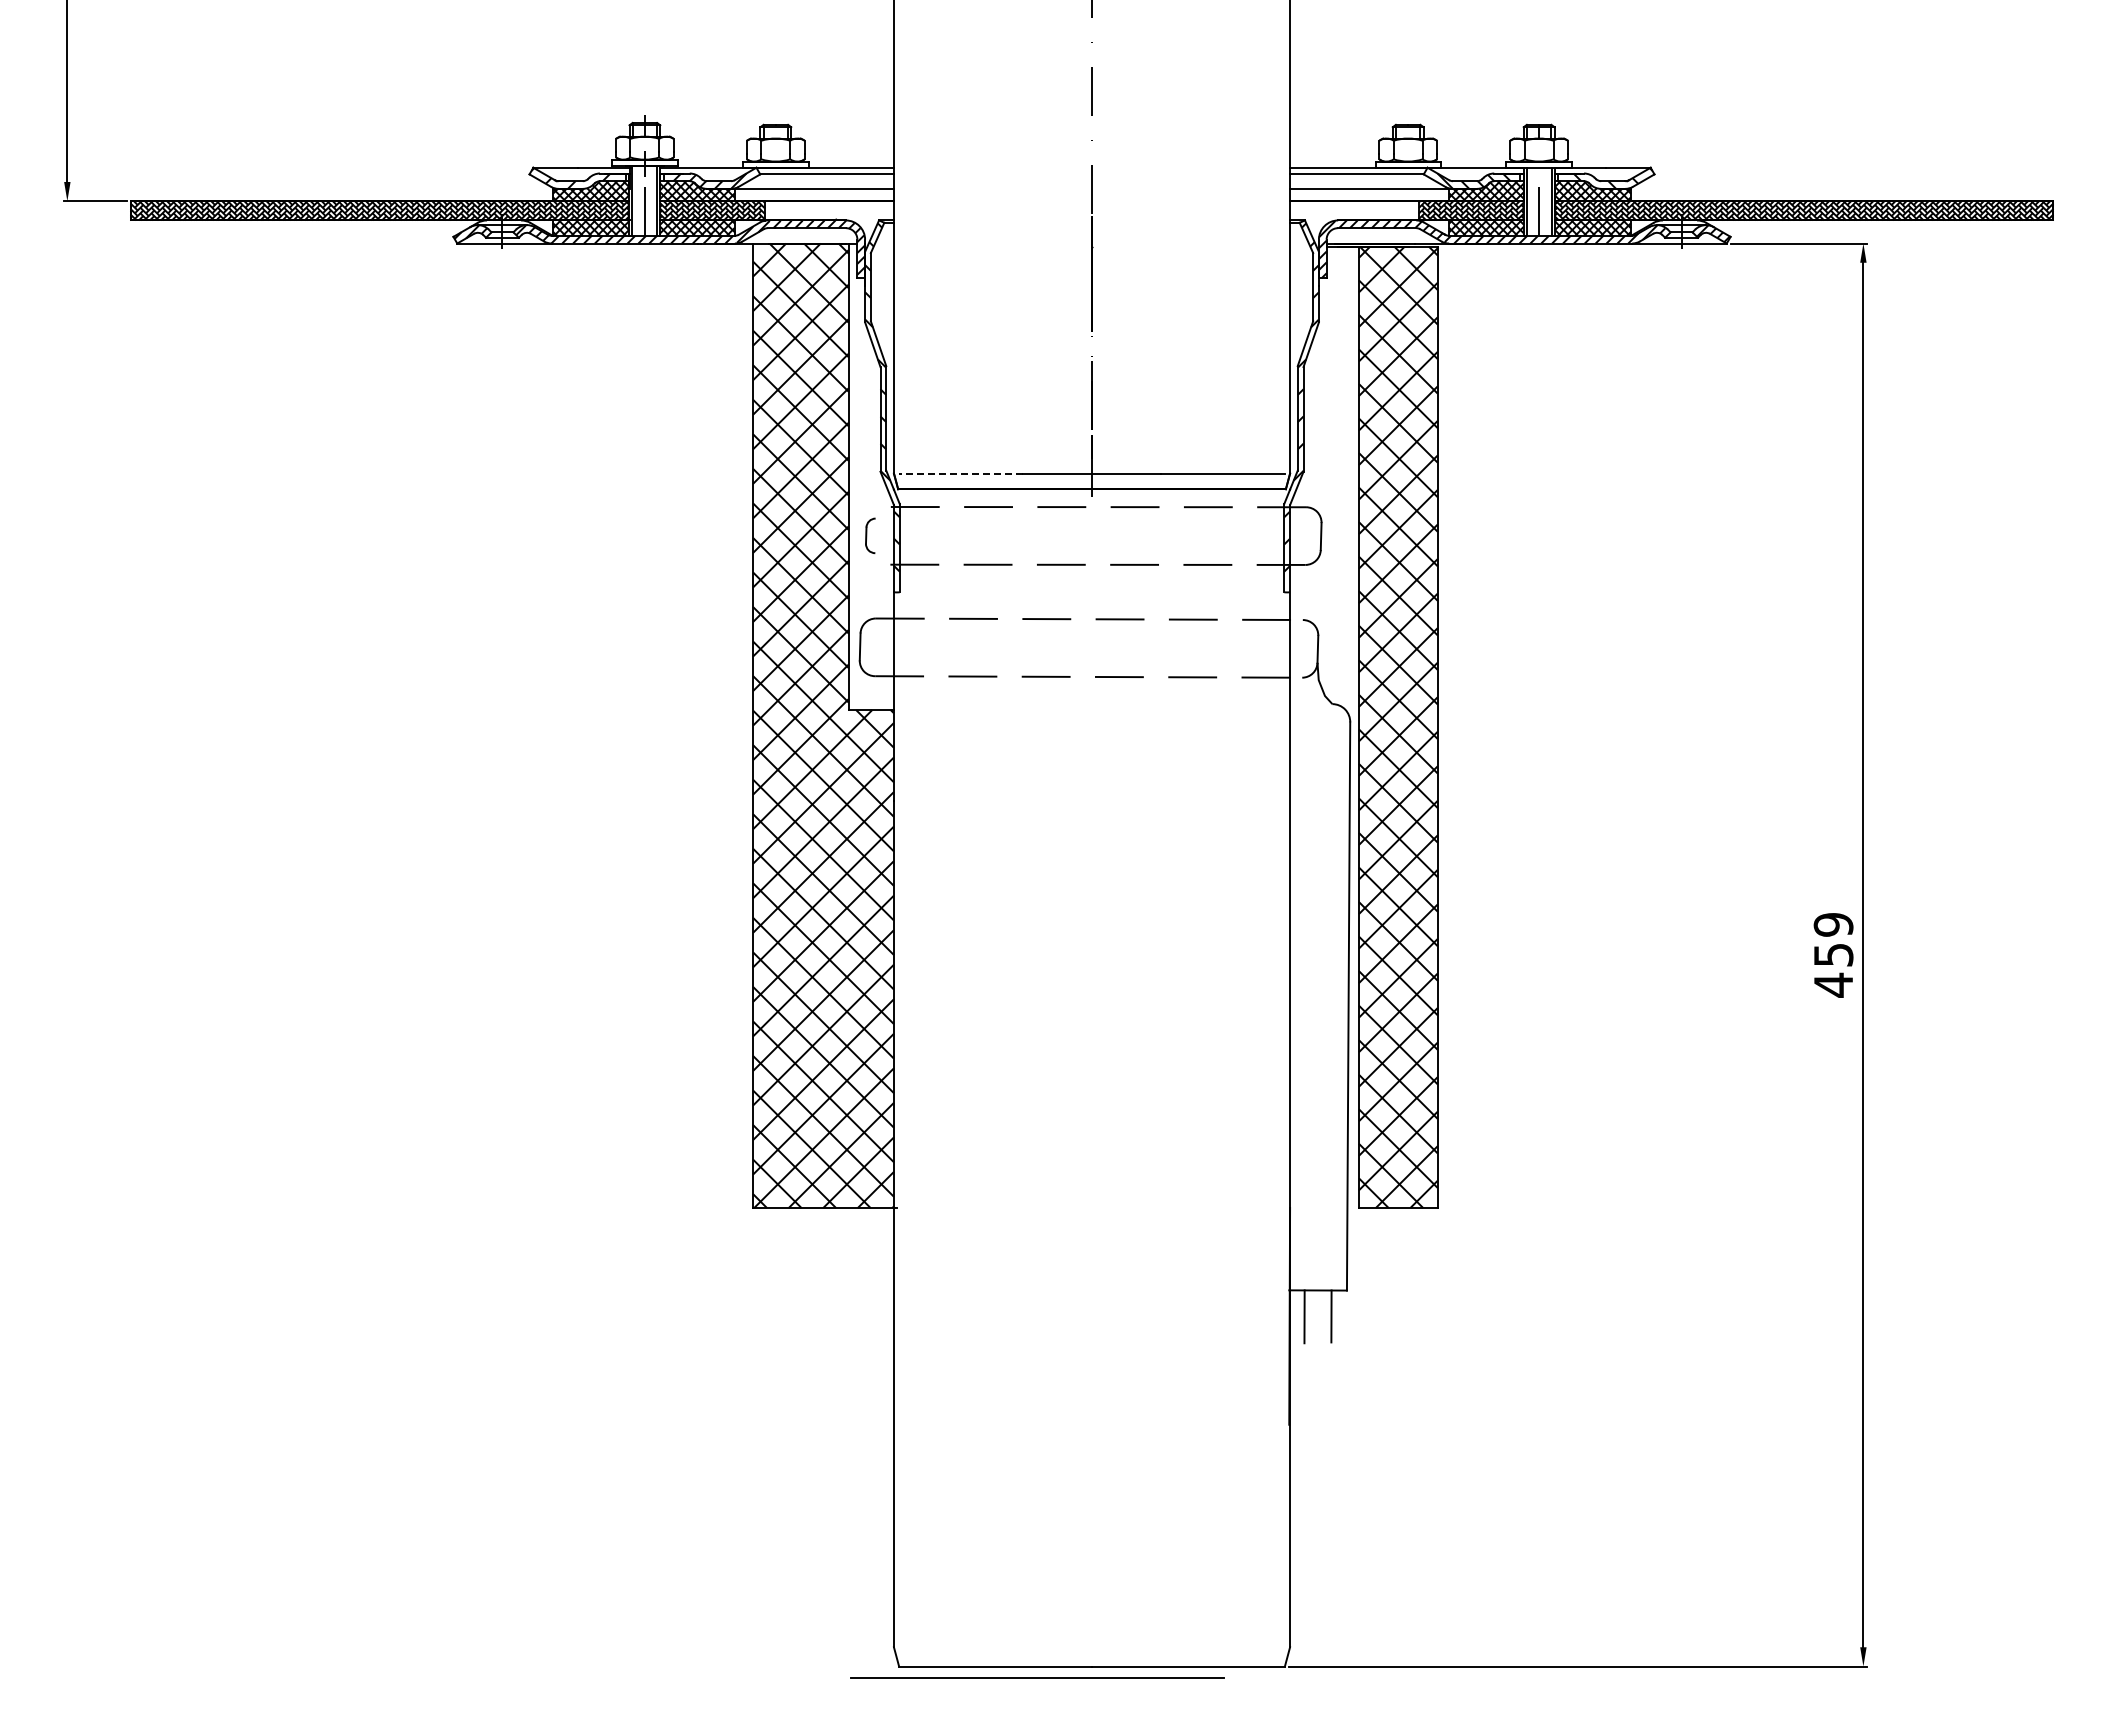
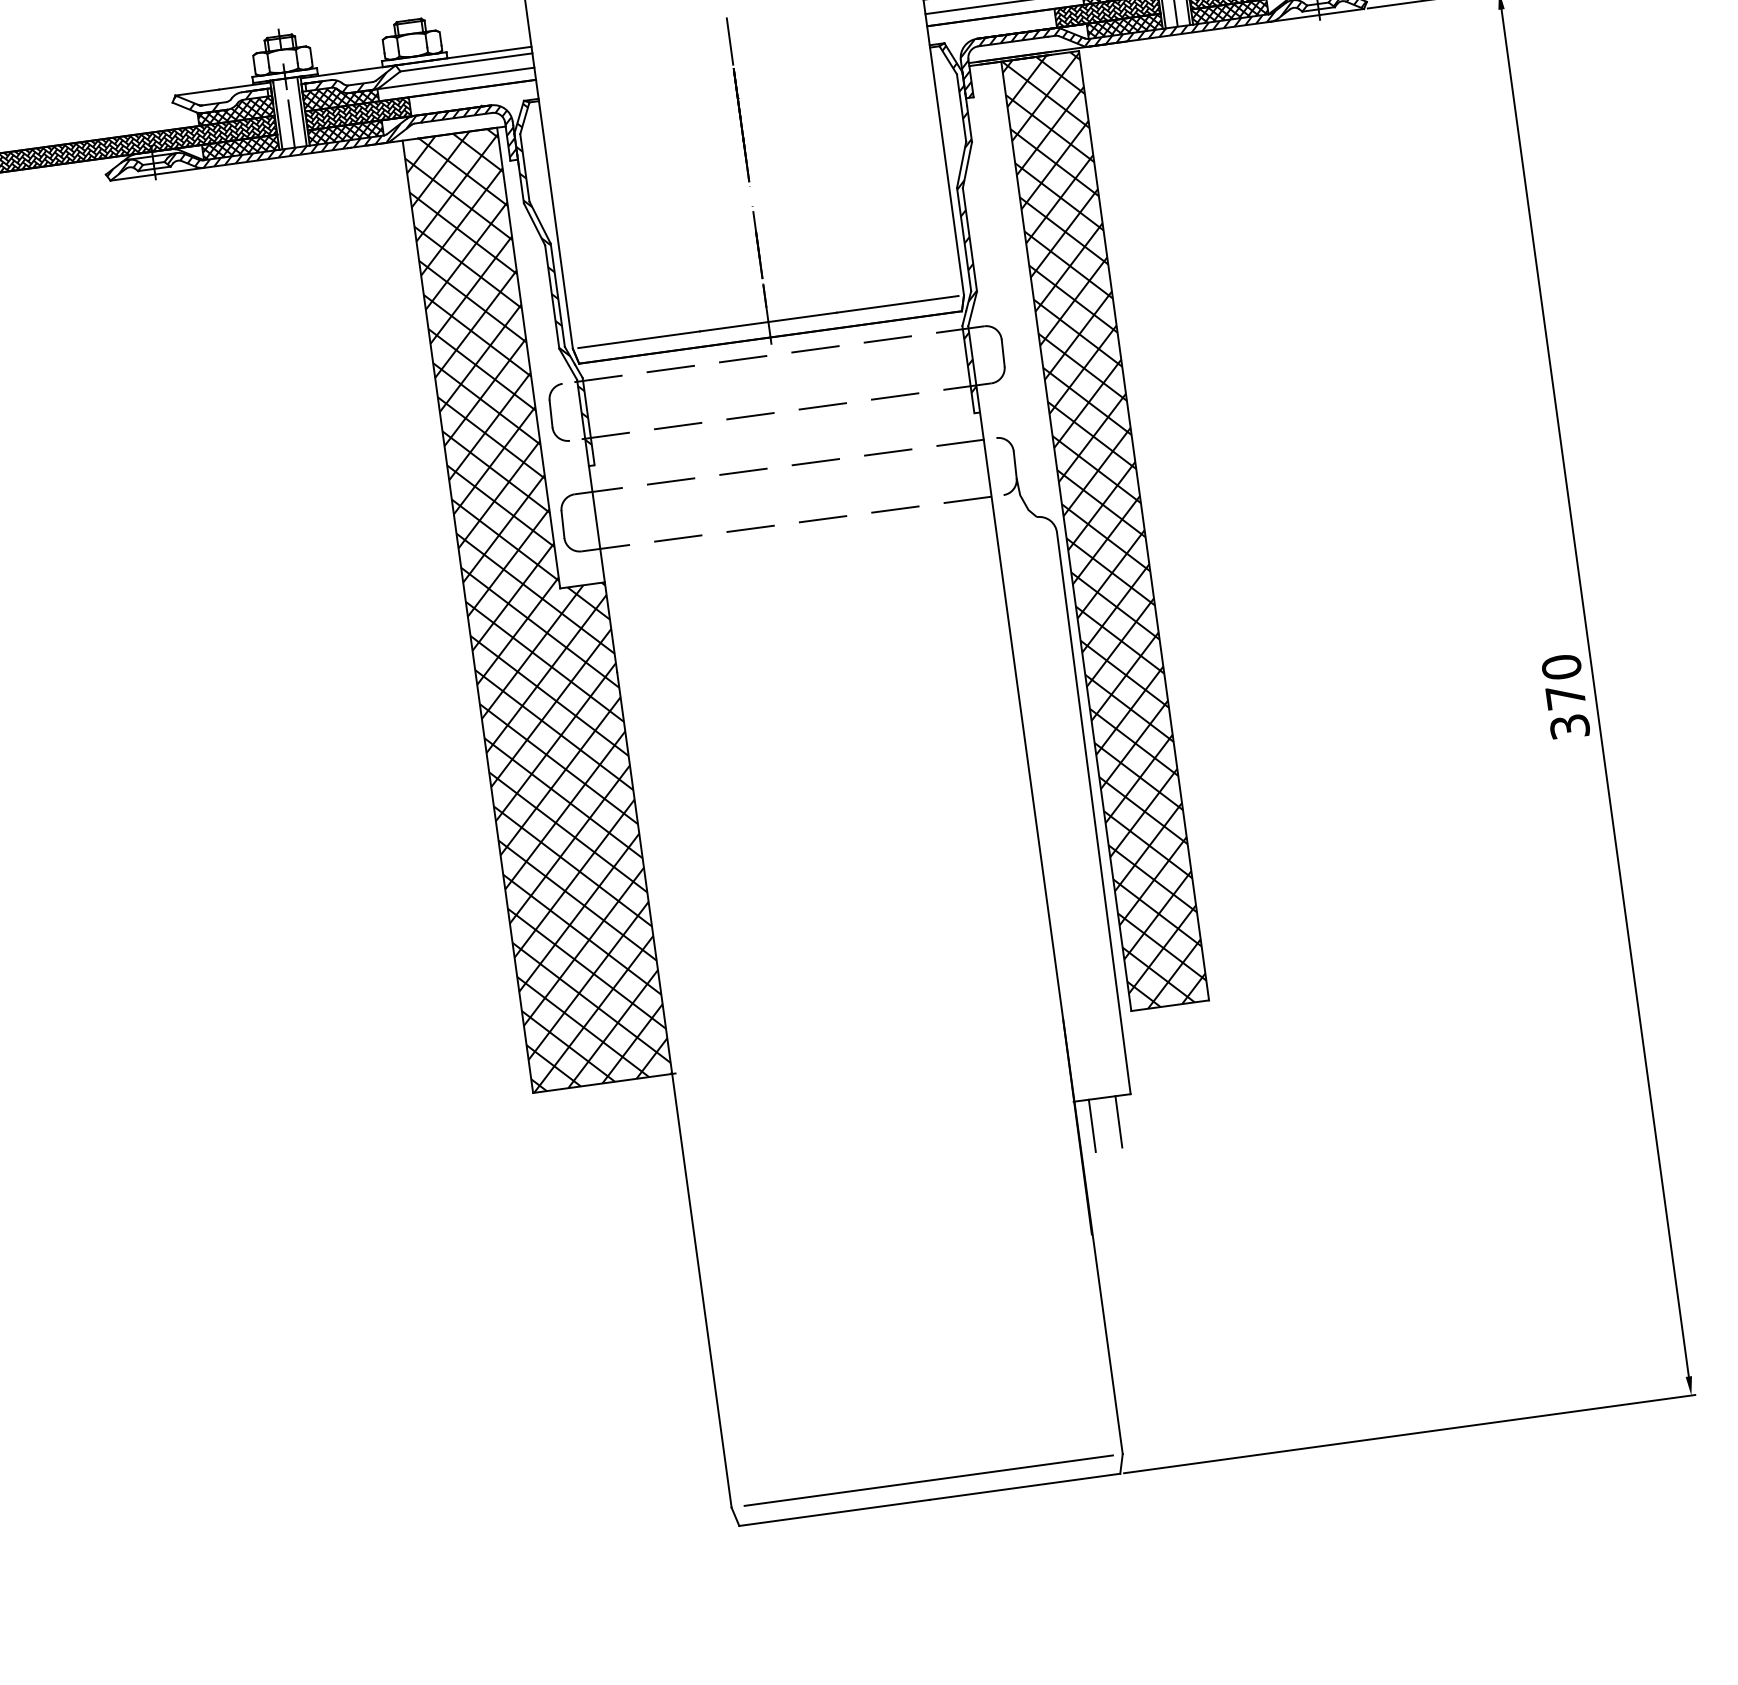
line: (961, 473) -> (639, 339), dashed -> solid
part: (870, 535) -> (558, 413), size x1.67
text: (1833, 954) -> (1565, 696), 459 -> 370
line: (1037, 1677) -> (928, 1479), moved

